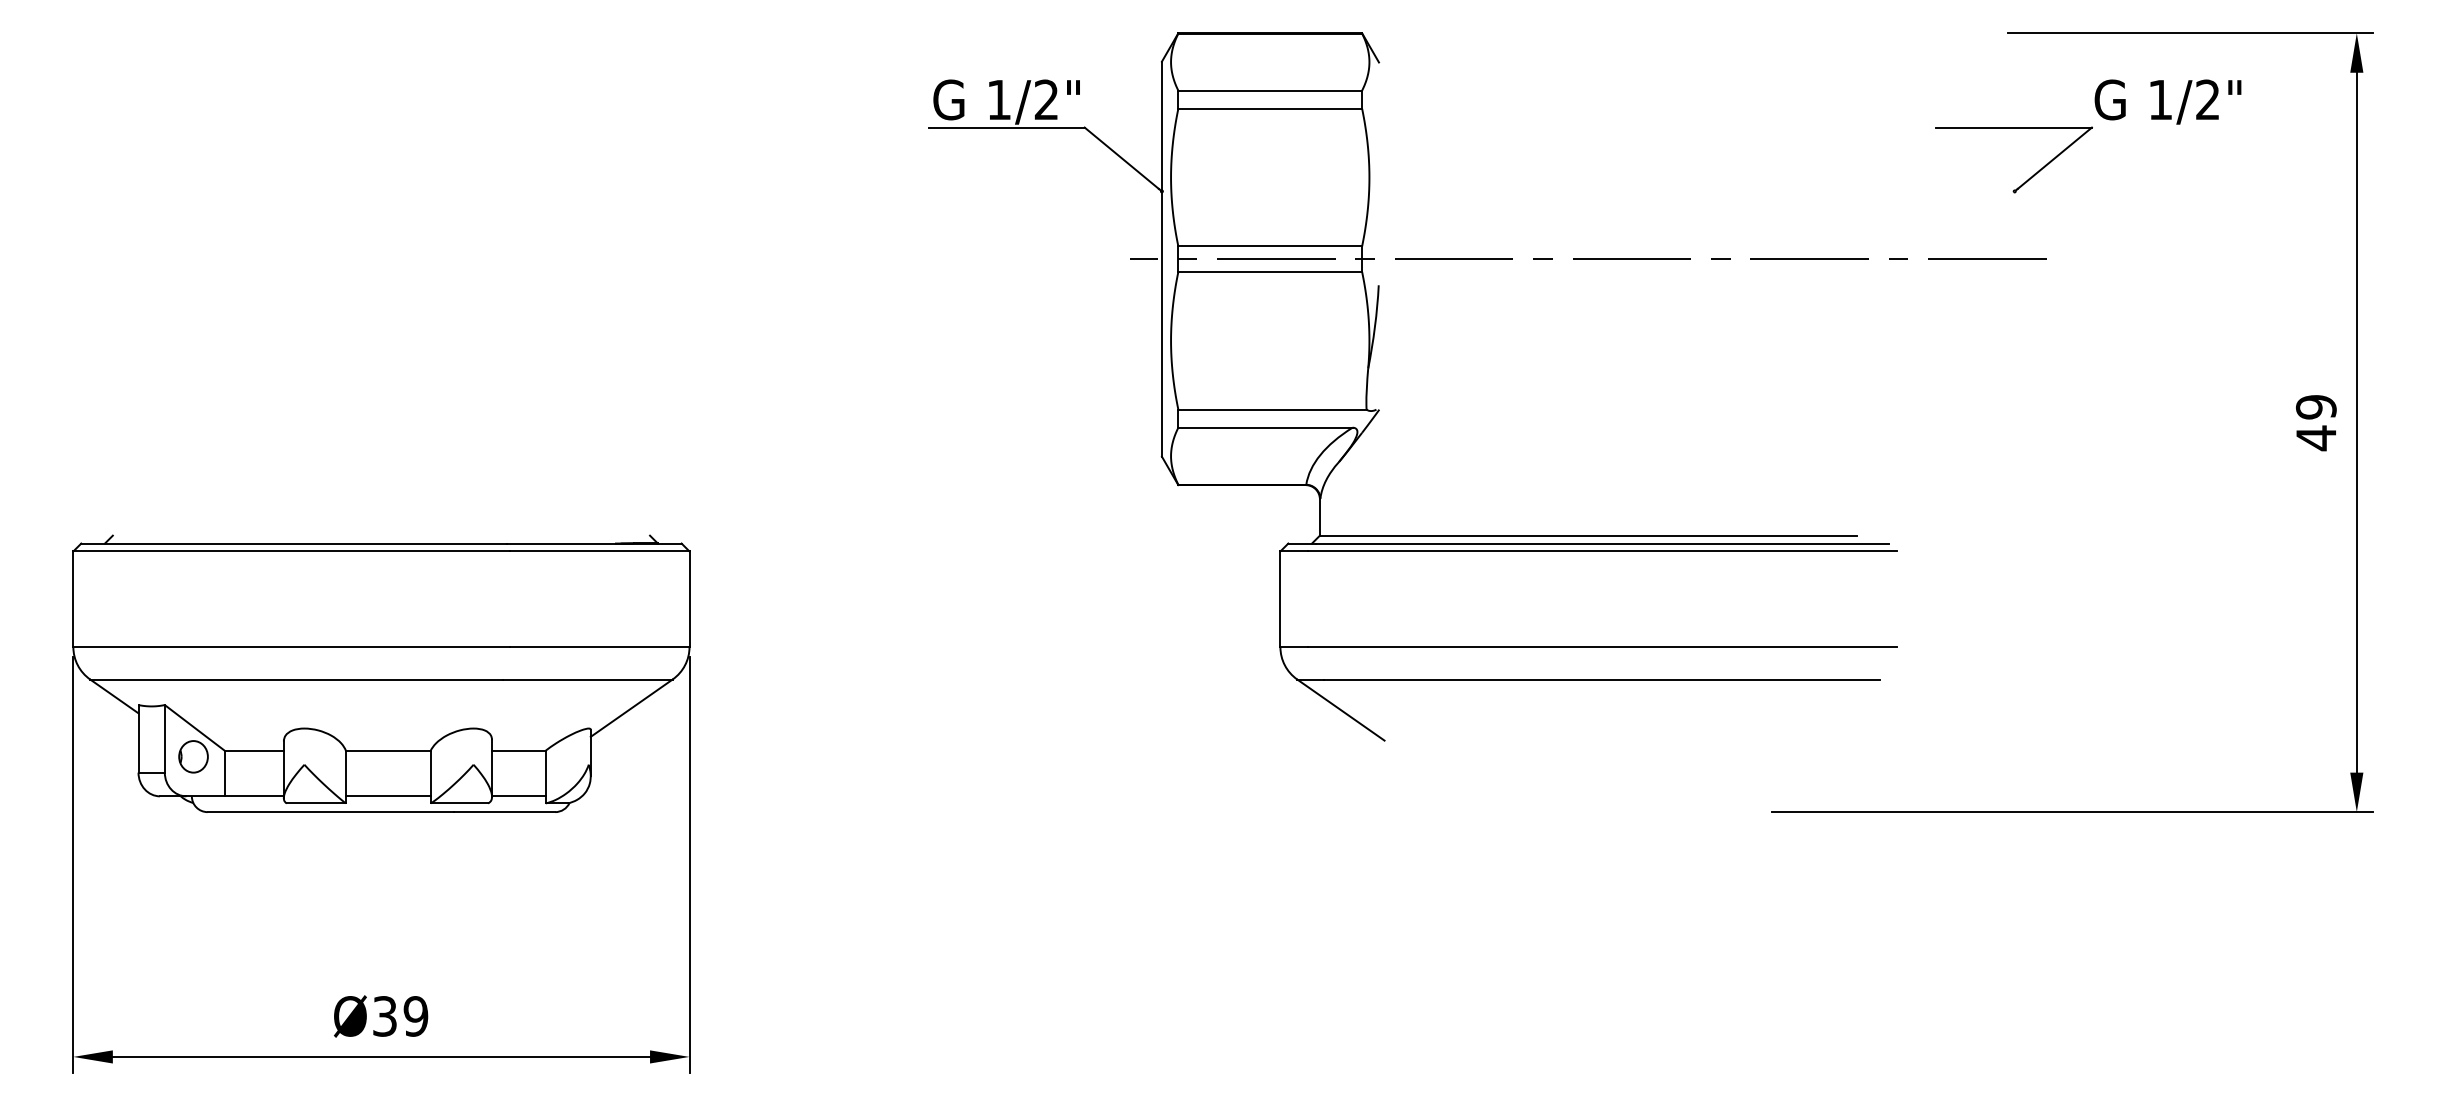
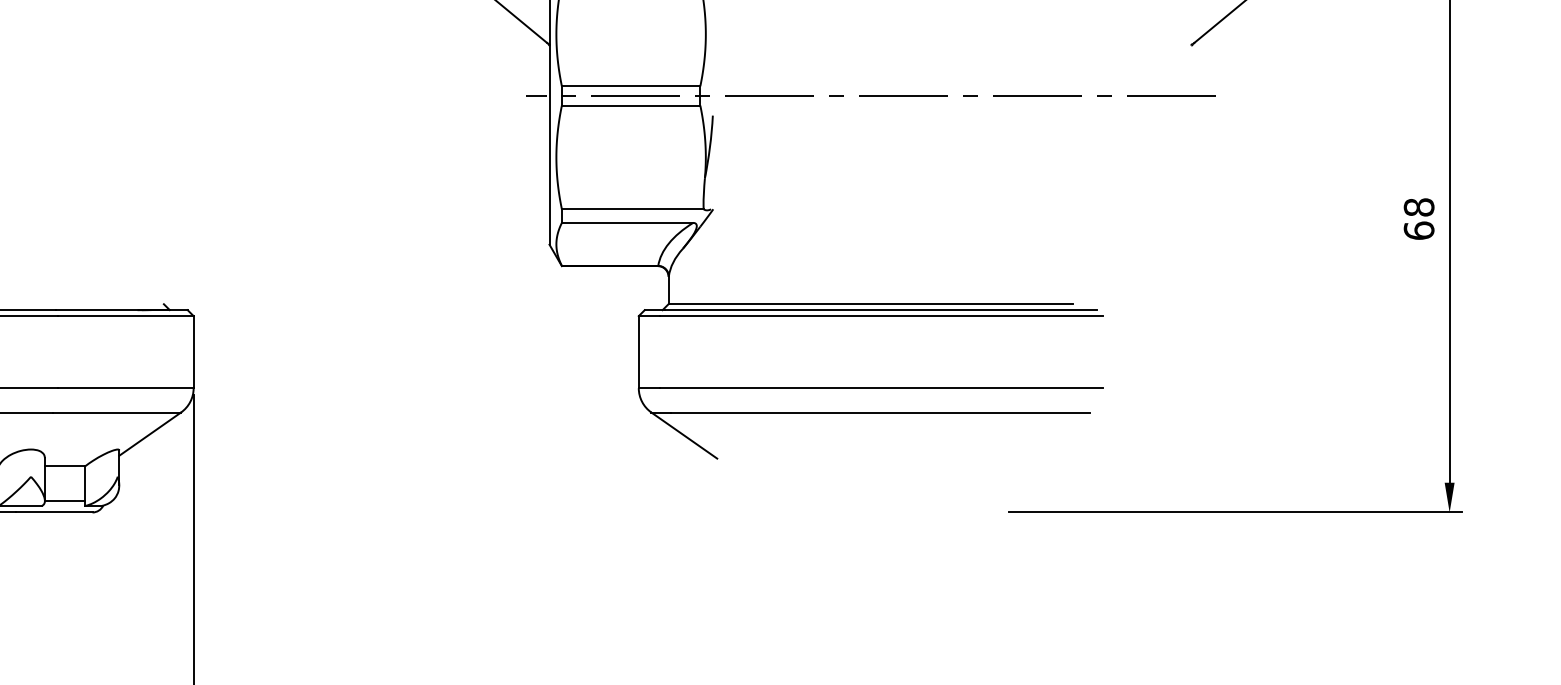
text: (2315, 423) -> (1418, 219), 49 -> 68

